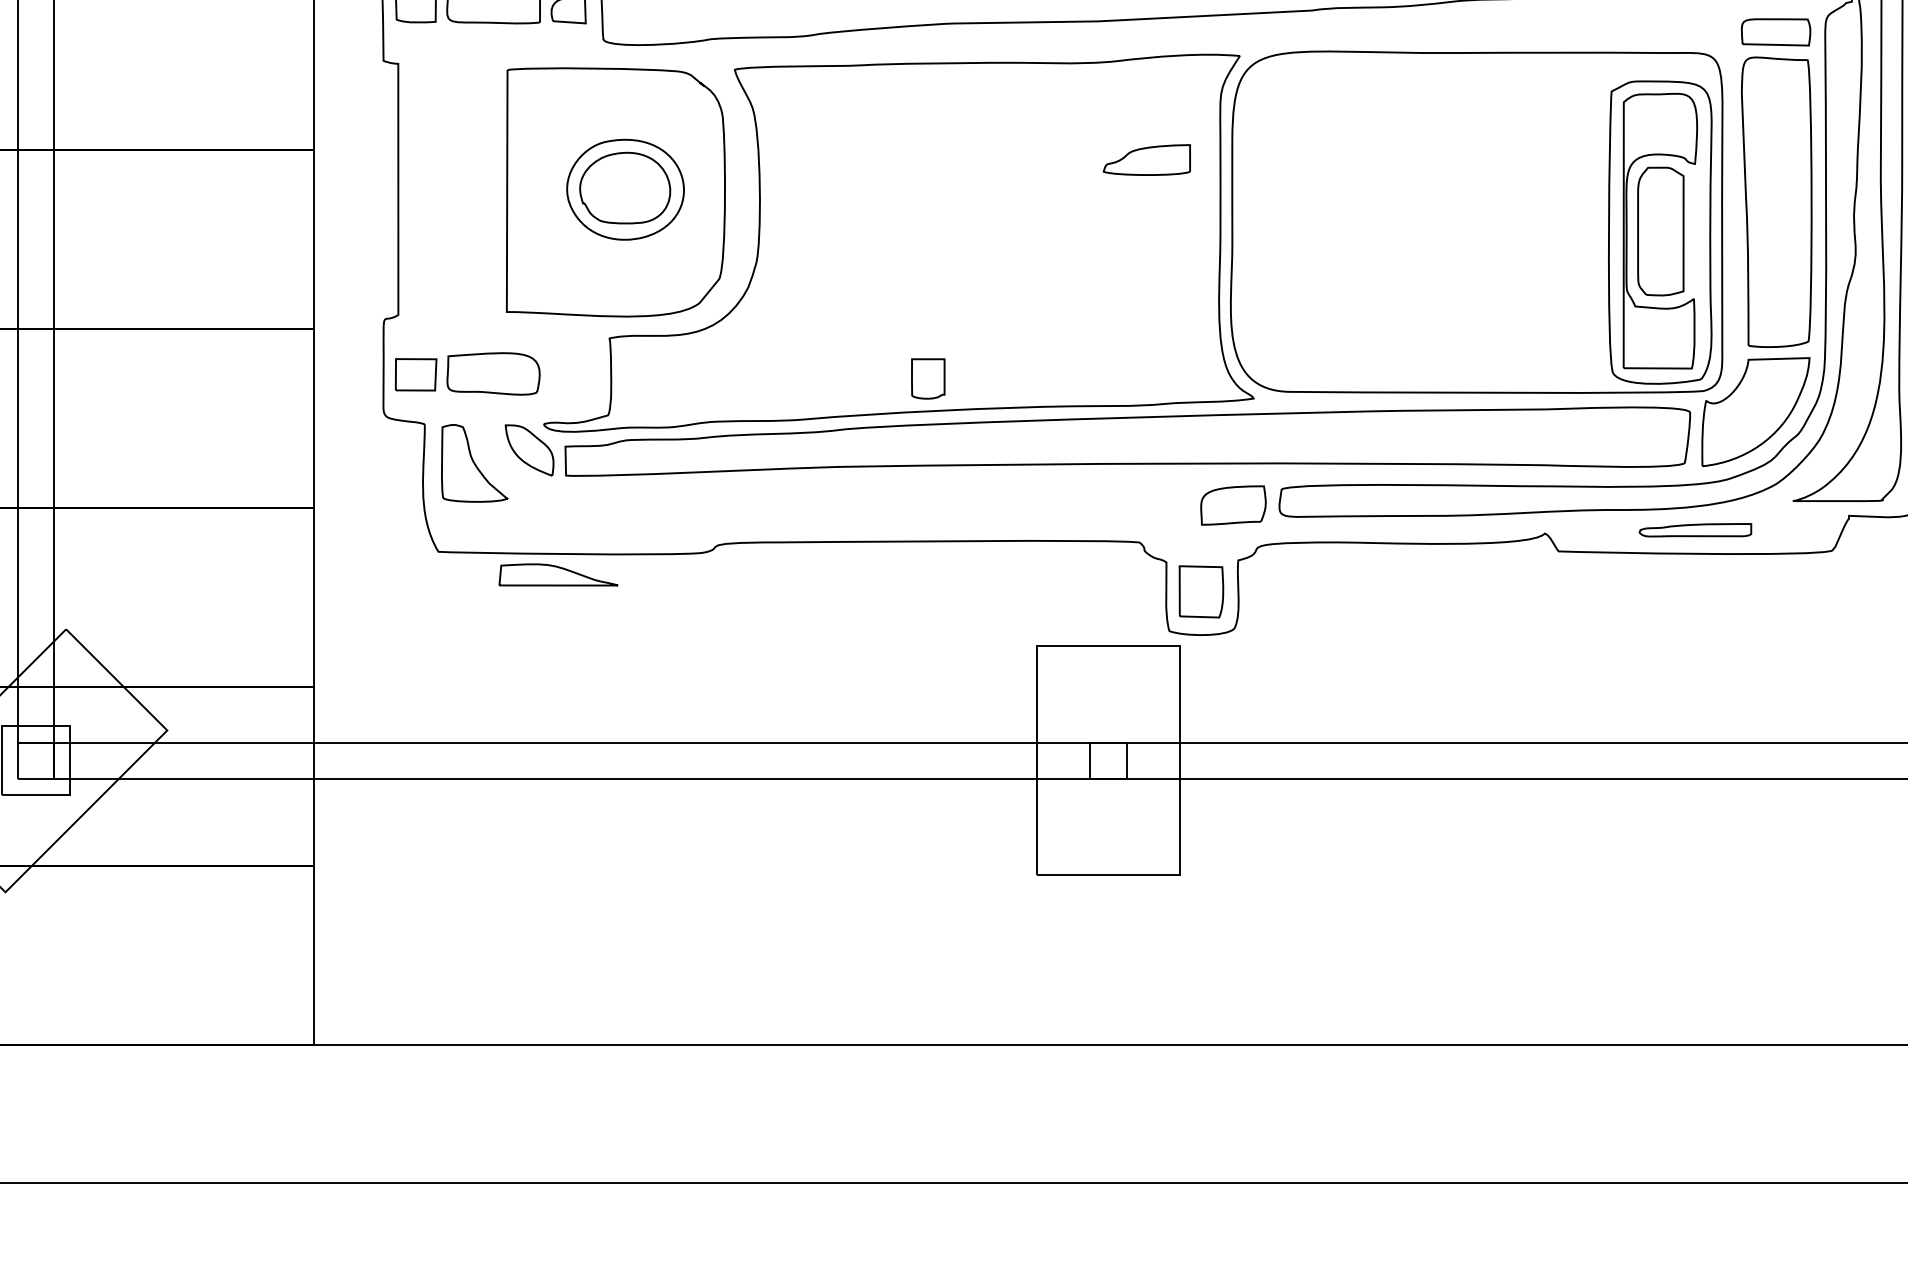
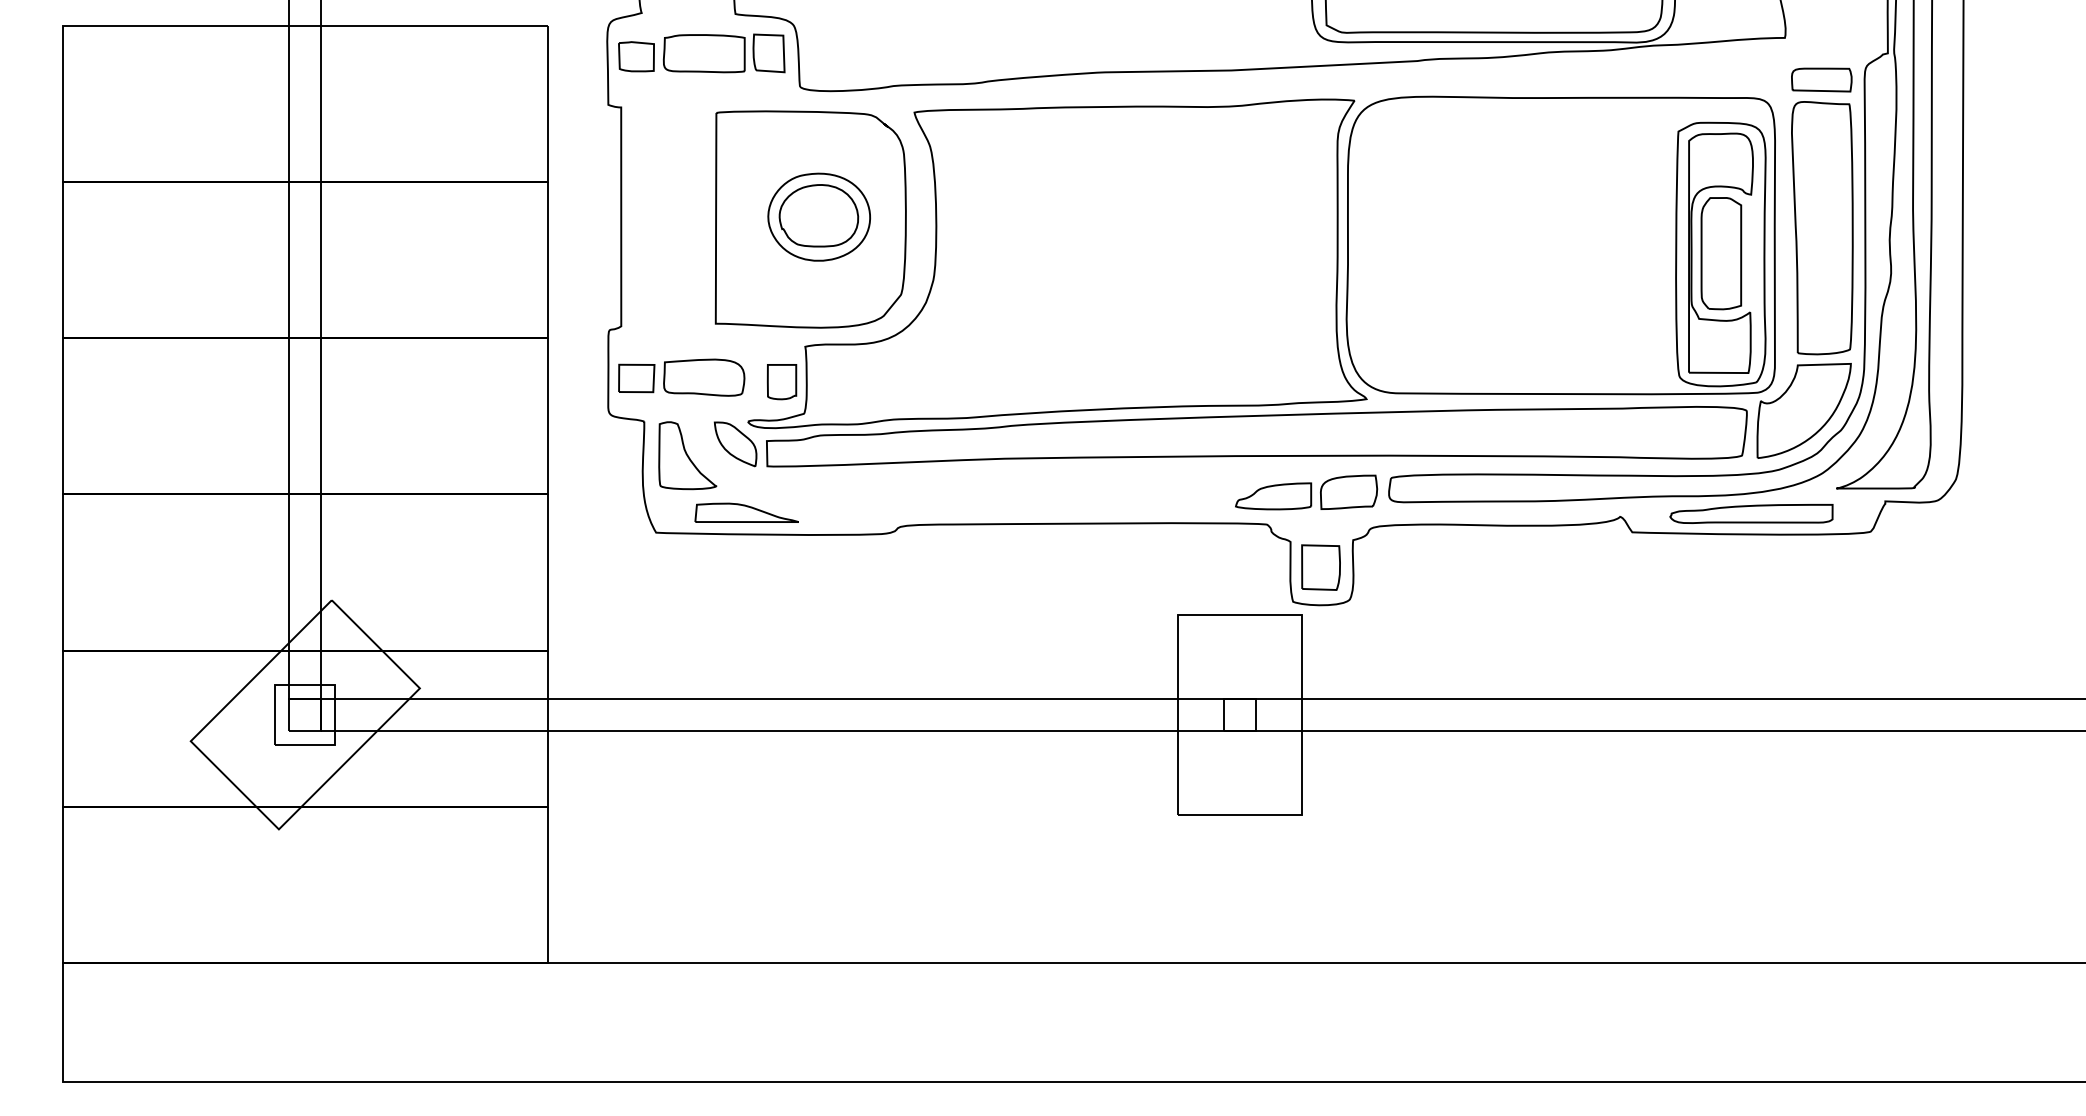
part: (1146, 160) -> (1273, 496), moved
part: (927, 379) -> (781, 382), moved
part: (1695, 529) -> (1751, 513), size x1.67
part: (558, 574) -> (746, 512), moved

